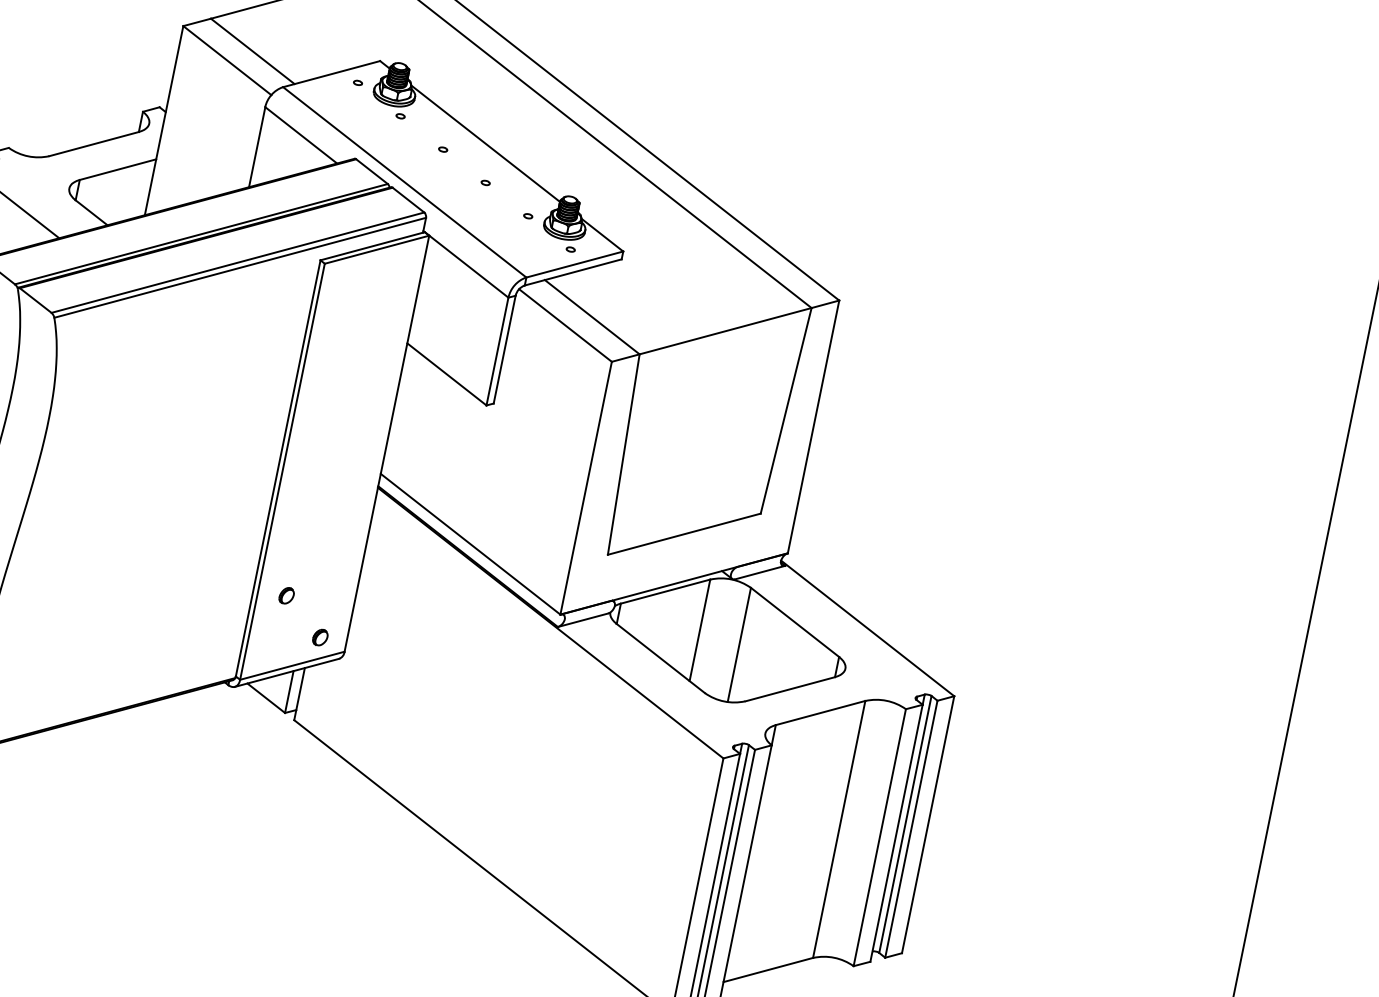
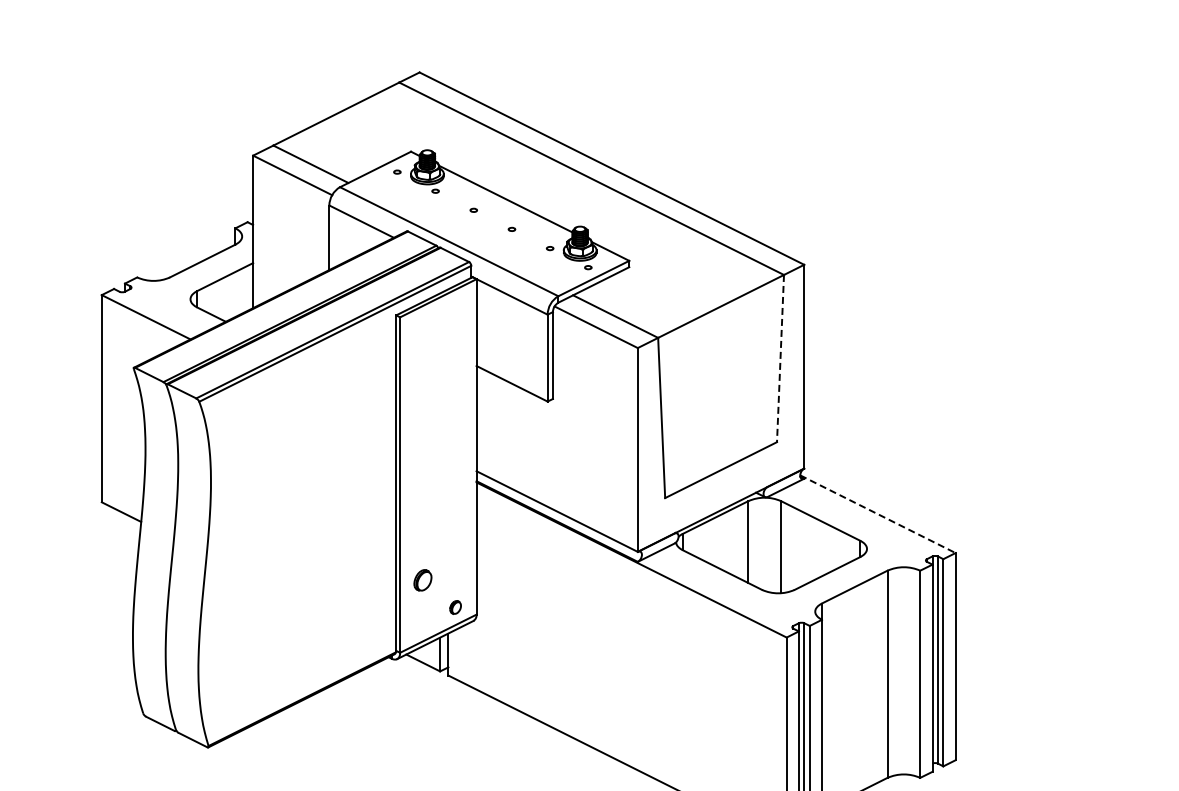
line: (786, 410) -> (780, 358), solid -> dashed
part: (286, 595) -> (422, 580), size x1.6
line: (867, 628) -> (877, 514), solid -> dashed

